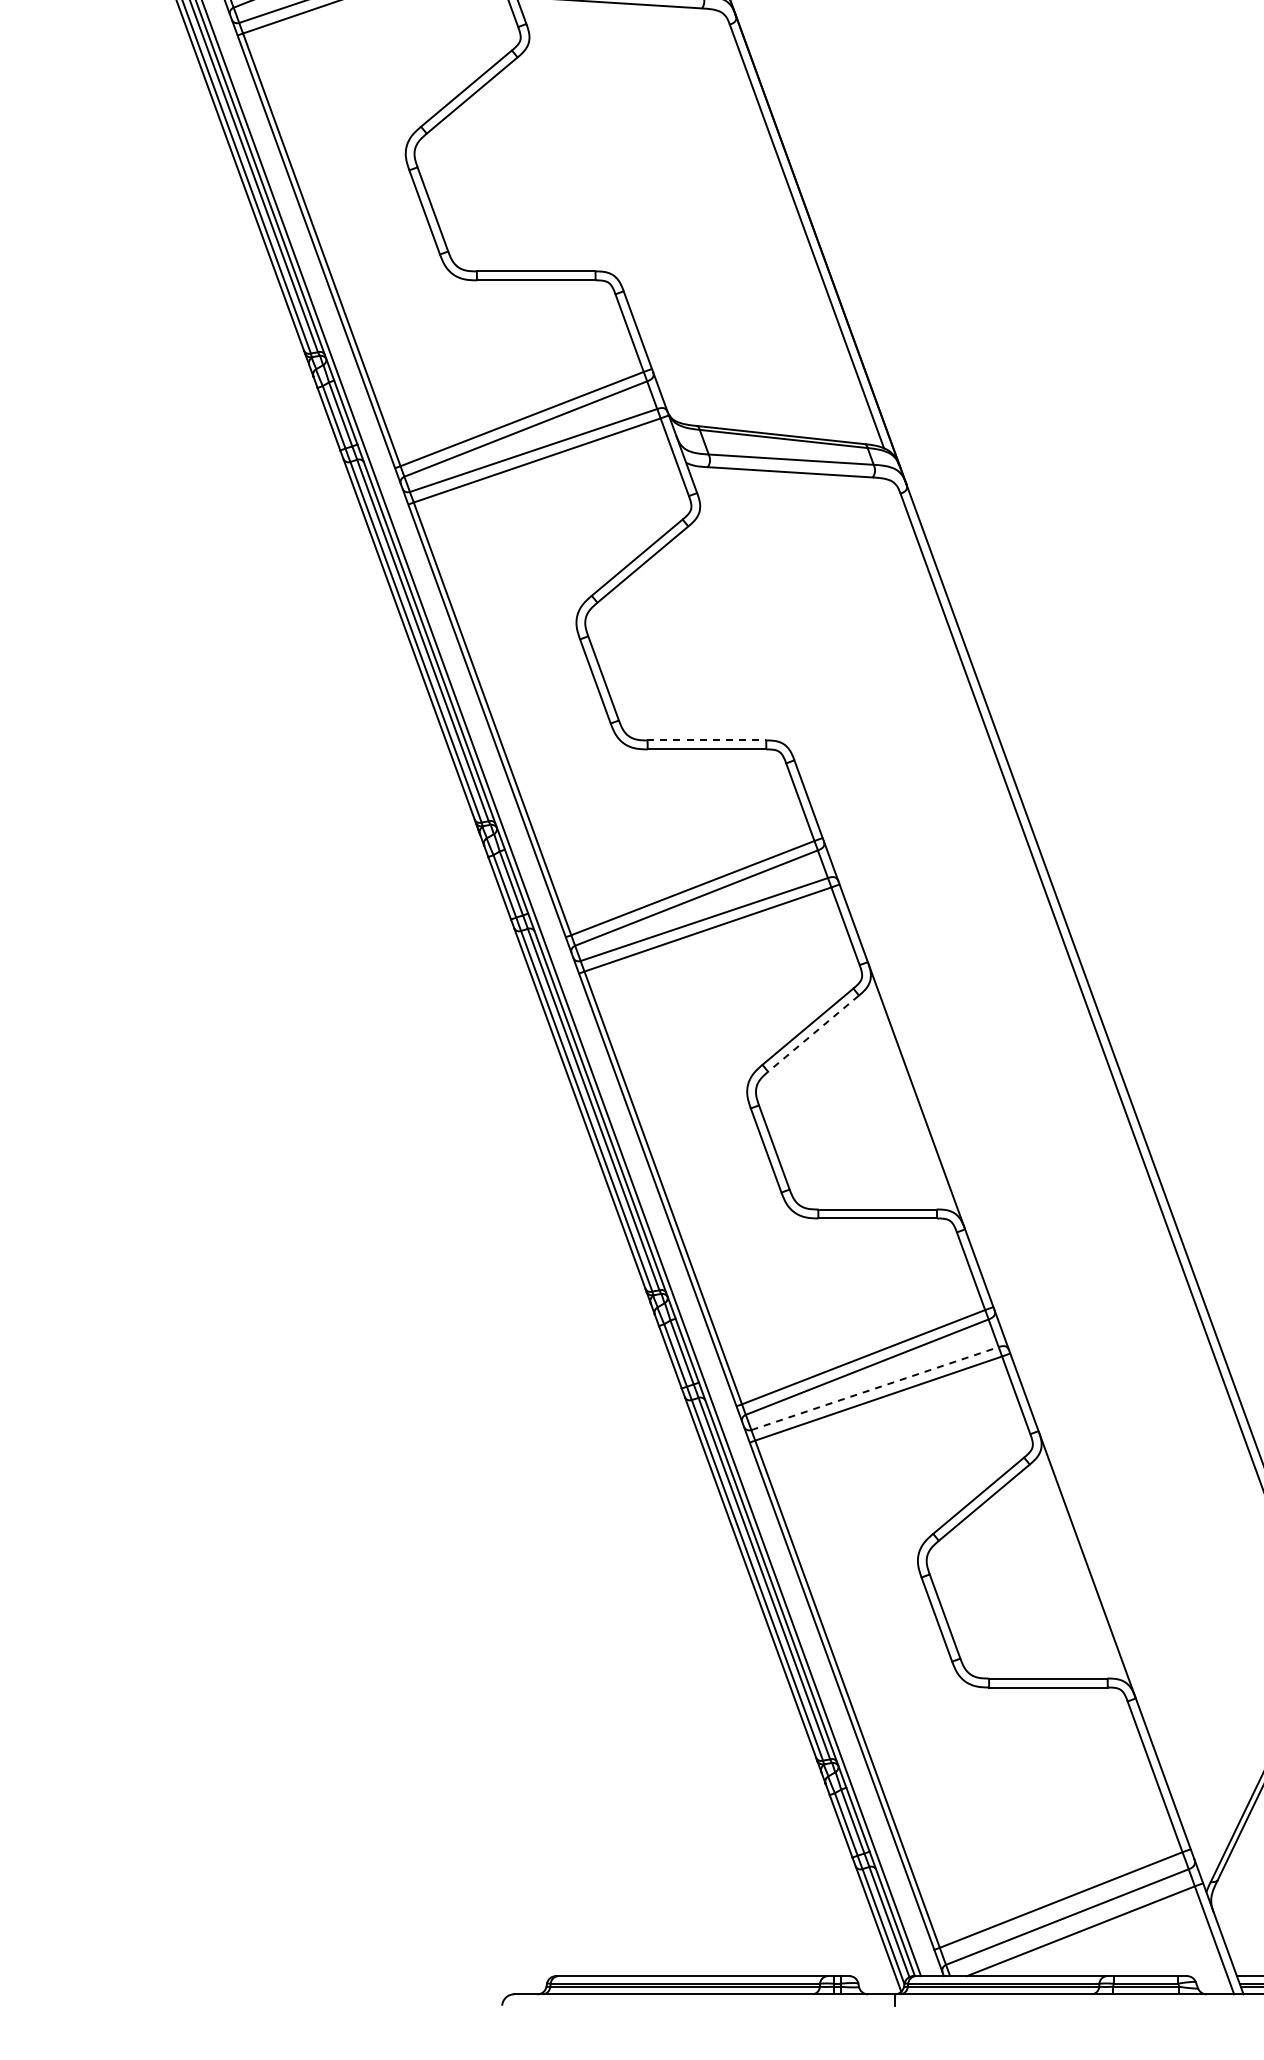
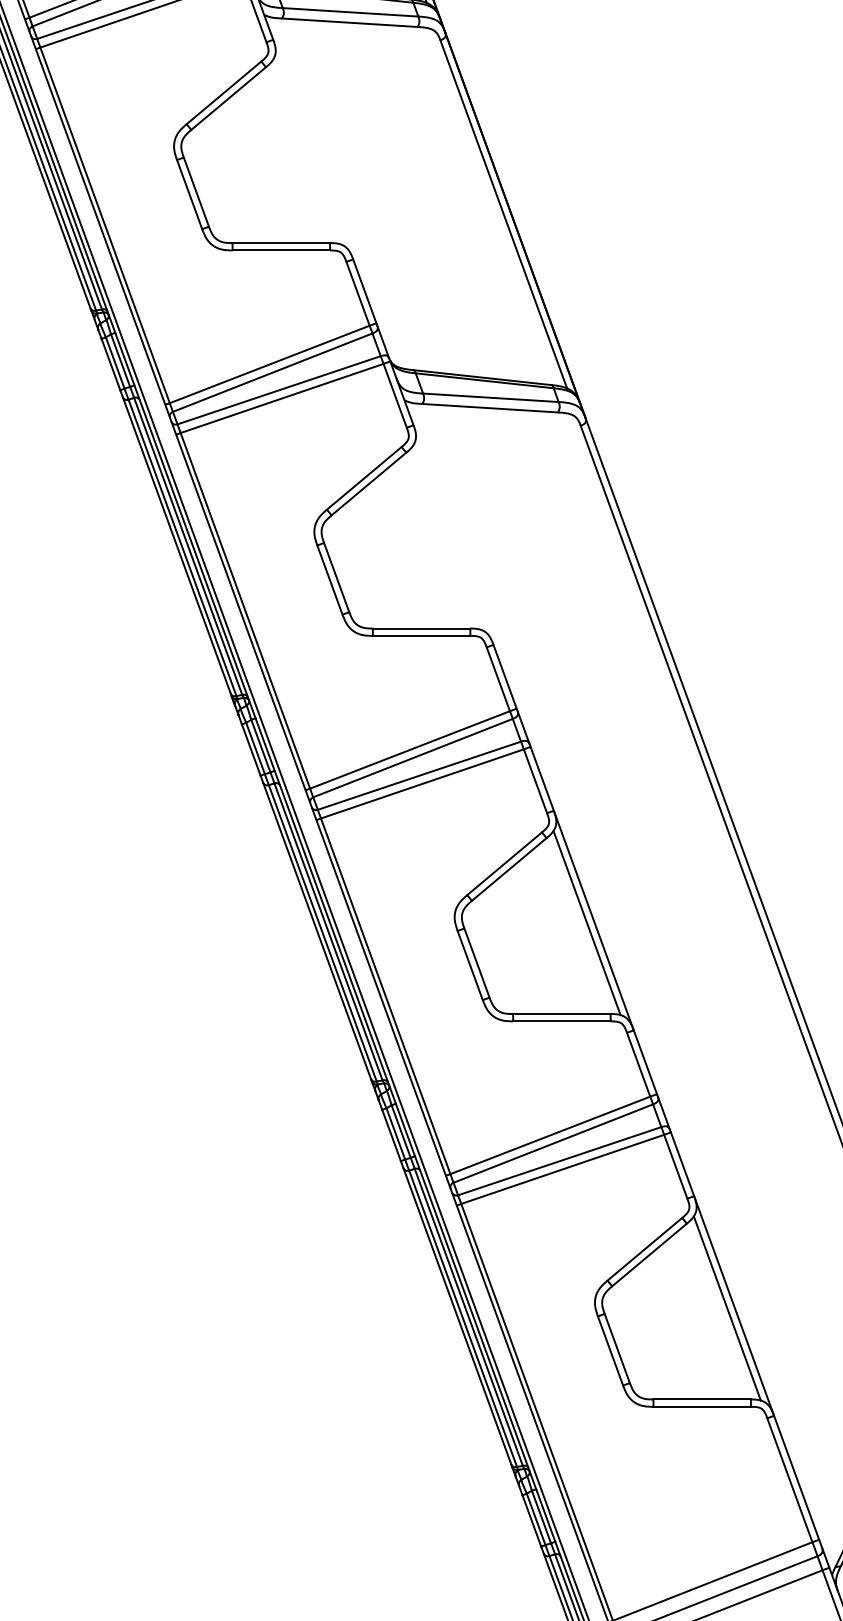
line: (707, 740) -> (422, 628), dashed -> solid
line: (813, 1034) -> (509, 870), dashed -> solid
line: (908, 1098) -> (587, 922), added
line: (875, 1388) -> (560, 1161), dashed -> solid
line: (1078, 1567) -> (726, 1308), added

